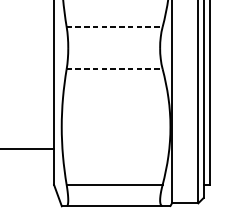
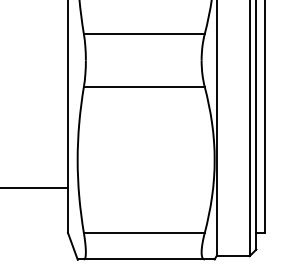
line: (114, 26) -> (144, 33), dashed -> solid
line: (114, 69) -> (144, 87), dashed -> solid

